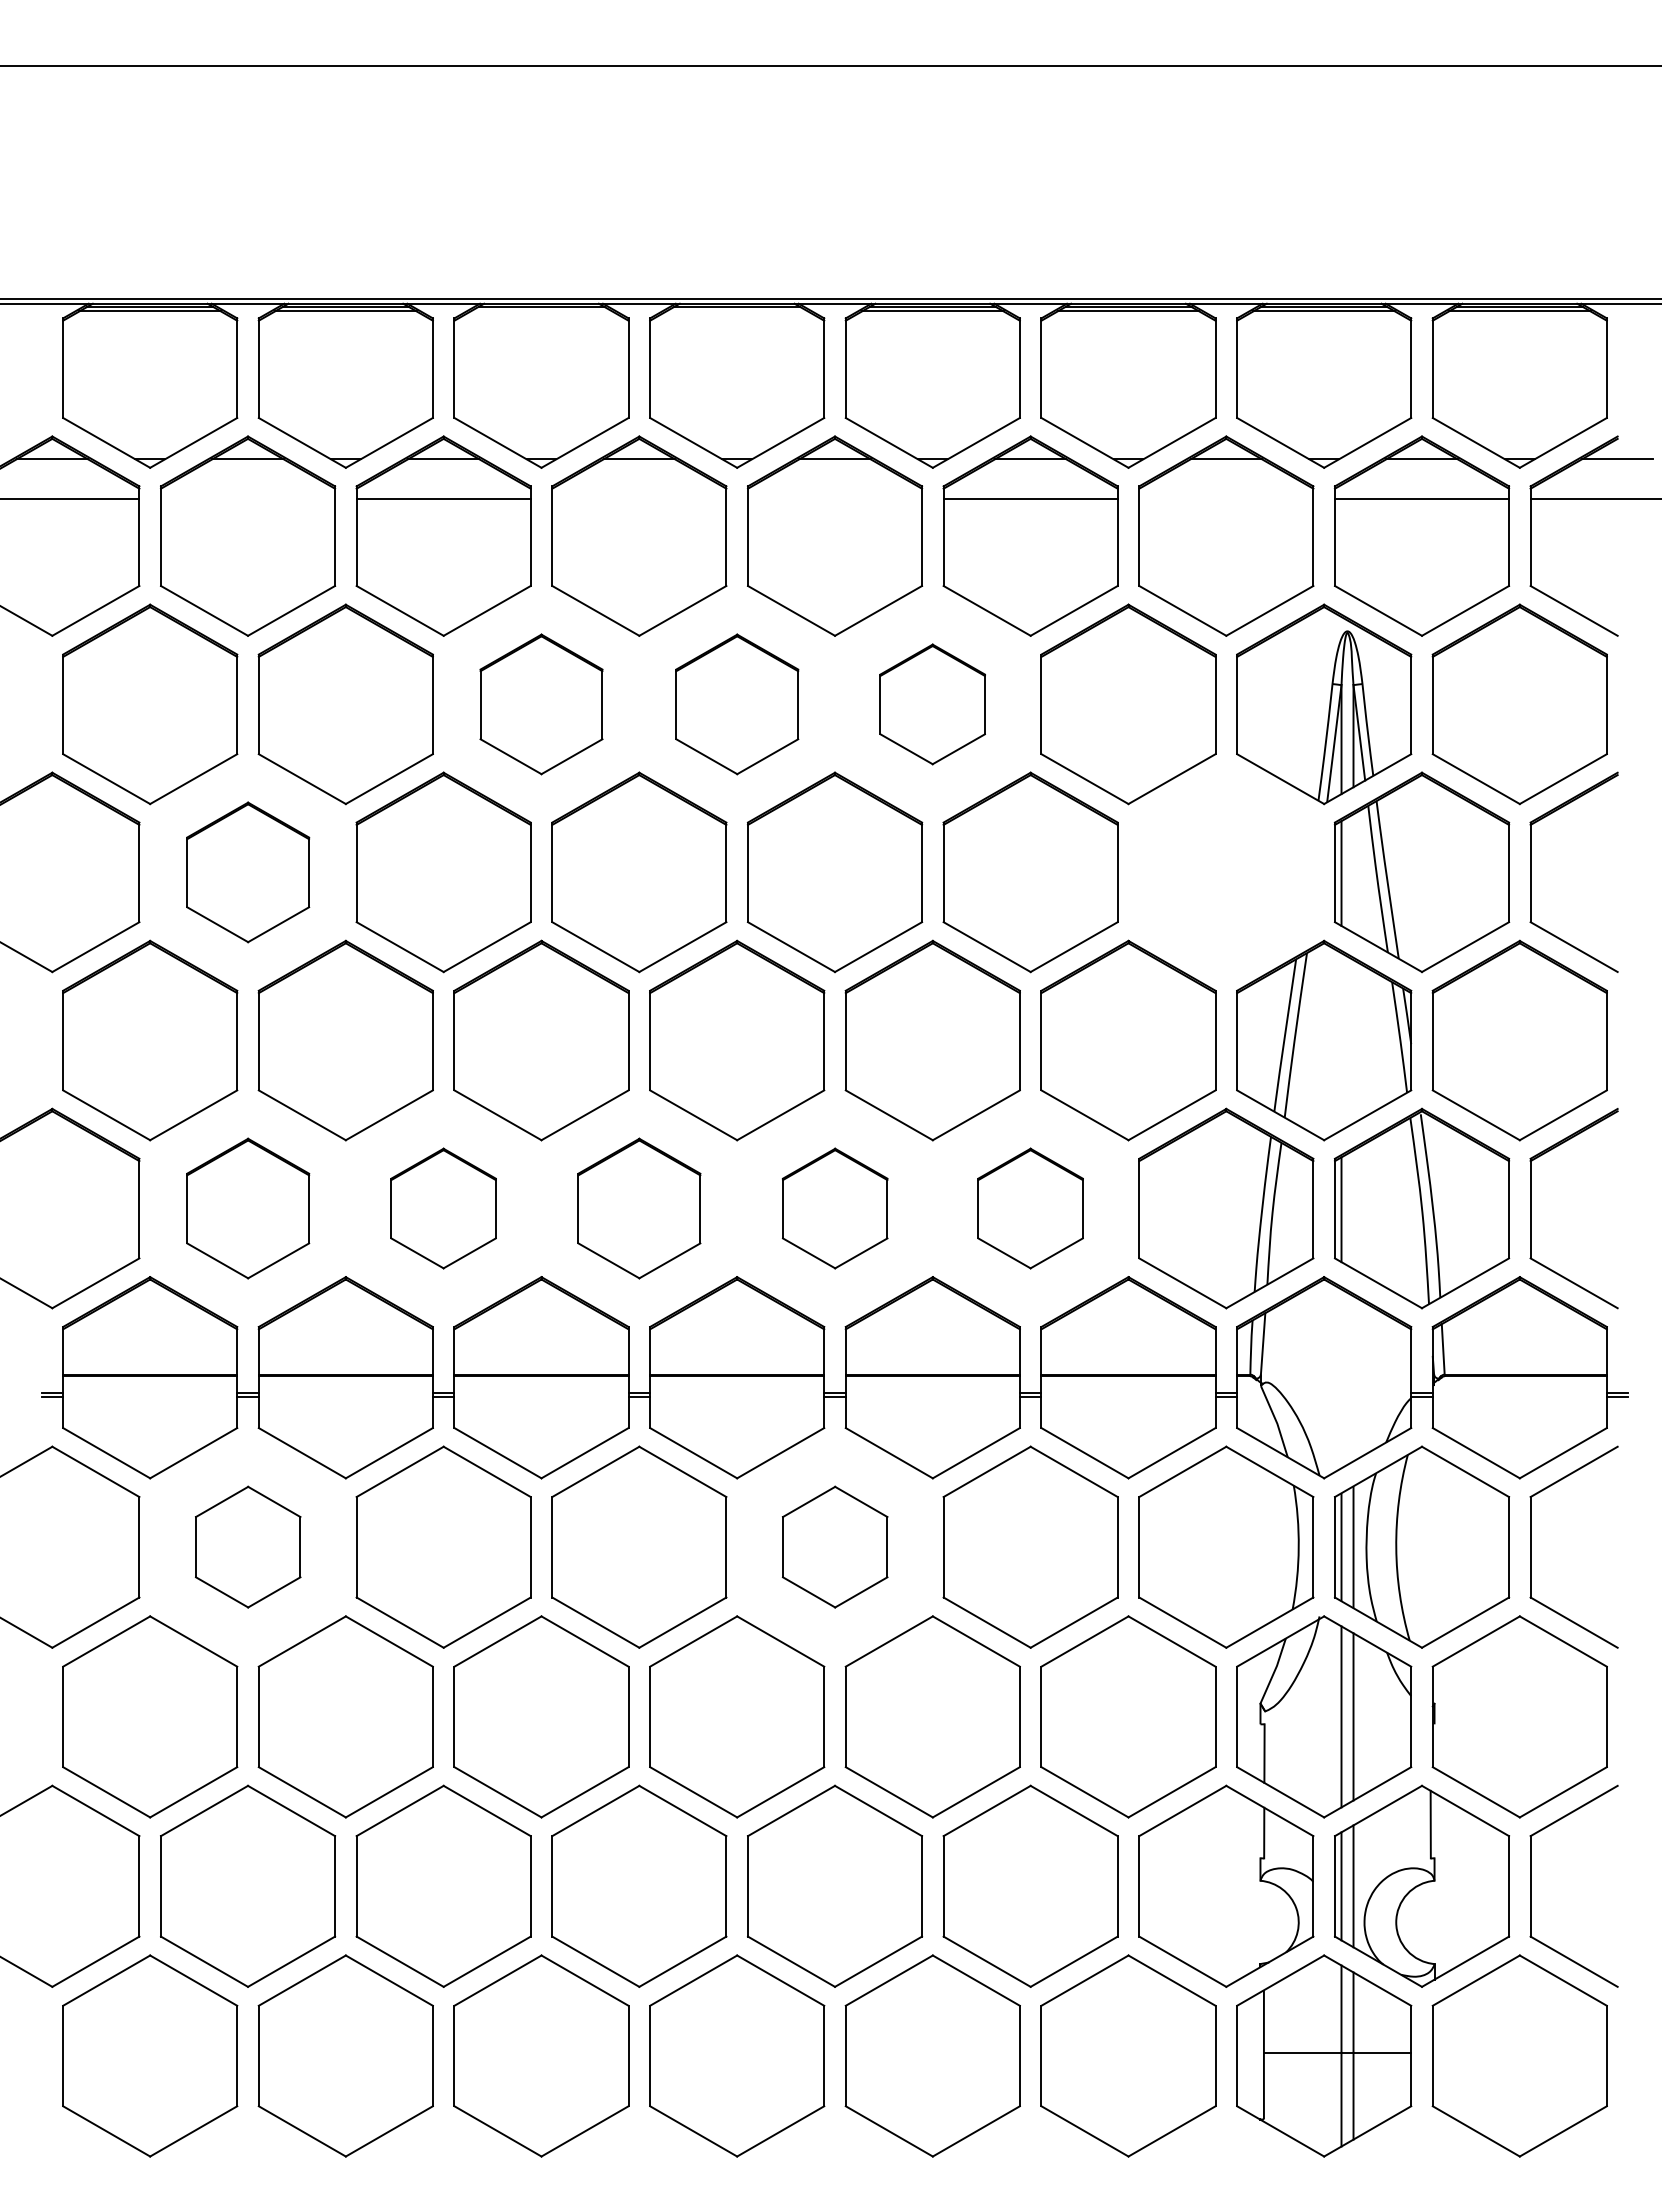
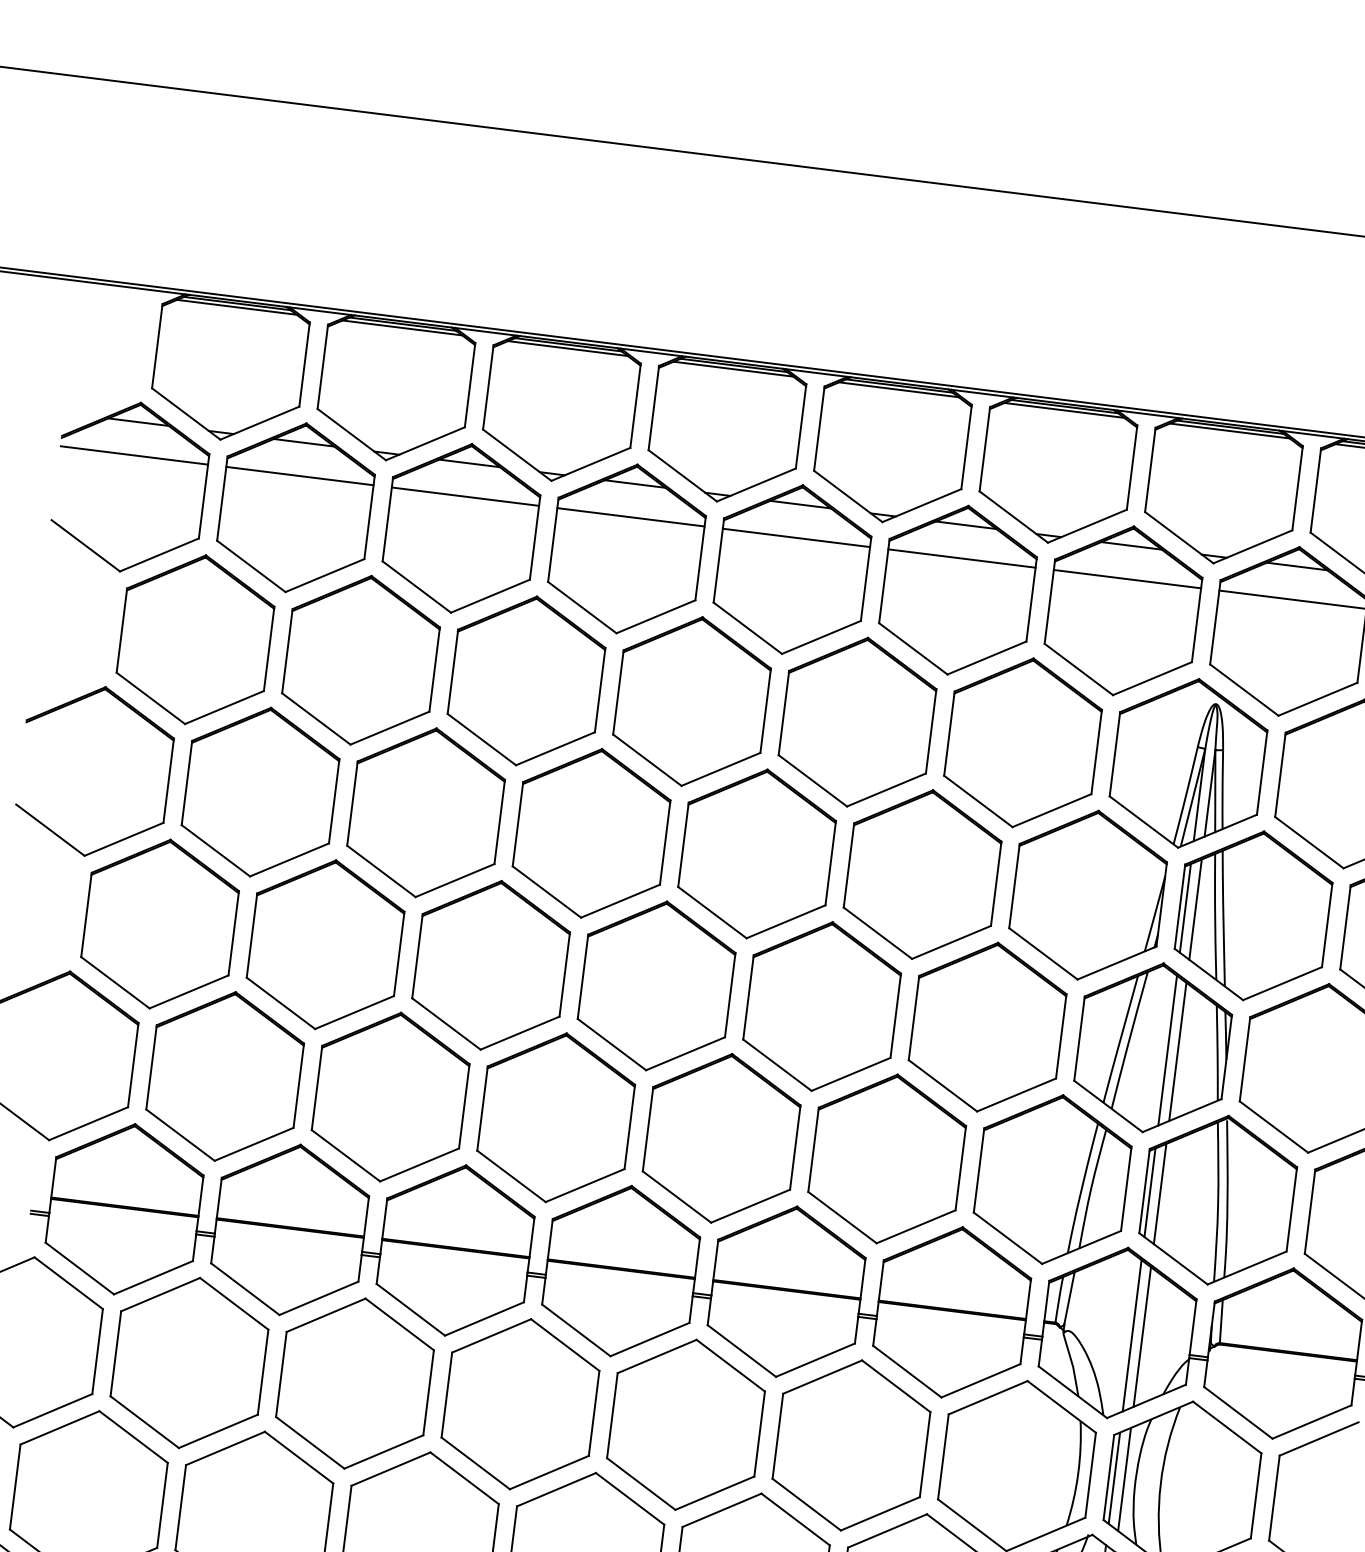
line: (541, 311) -> (567, 348), added
line: (736, 311) -> (732, 369), added
line: (248, 498) -> (300, 475), added
line: (639, 498) -> (631, 517), added
line: (834, 498) -> (796, 537), added
line: (1226, 498) -> (1127, 578), added
part: (541, 704) -> (526, 681), size x1.43
part: (737, 704) -> (692, 701), size x1.43
part: (932, 704) -> (857, 722), size x1.67
part: (248, 872) -> (260, 792), size x1.43
part: (1226, 872) -> (1088, 895), added
line: (1353, 873) -> (1195, 909), added
line: (1341, 1041) -> (1167, 1050), added
line: (1353, 1041) -> (1177, 1051), added
part: (248, 1208) -> (225, 1076), size x1.43
part: (443, 1208) -> (390, 1097), size x1.67
part: (639, 1208) -> (556, 1117), size x1.43
part: (835, 1208) -> (722, 1138), size x1.67
part: (1030, 1208) -> (887, 1158), size x1.67
line: (1353, 1209) -> (1160, 1193), added
line: (1341, 1378) -> (1132, 1335), added
line: (1353, 1378) -> (1142, 1336), added
part: (248, 1546) -> (189, 1362), size x1.67
part: (835, 1546) -> (686, 1424), size x1.67

